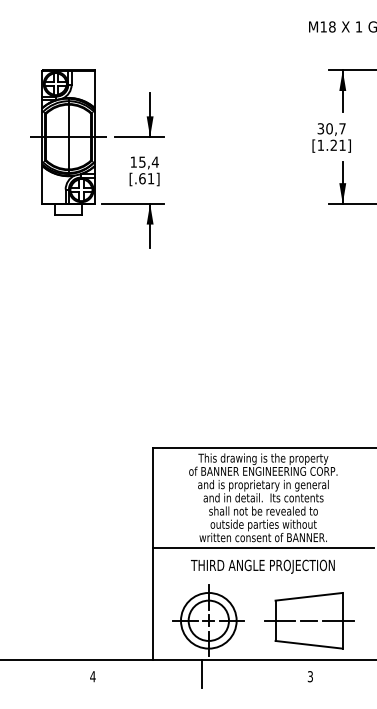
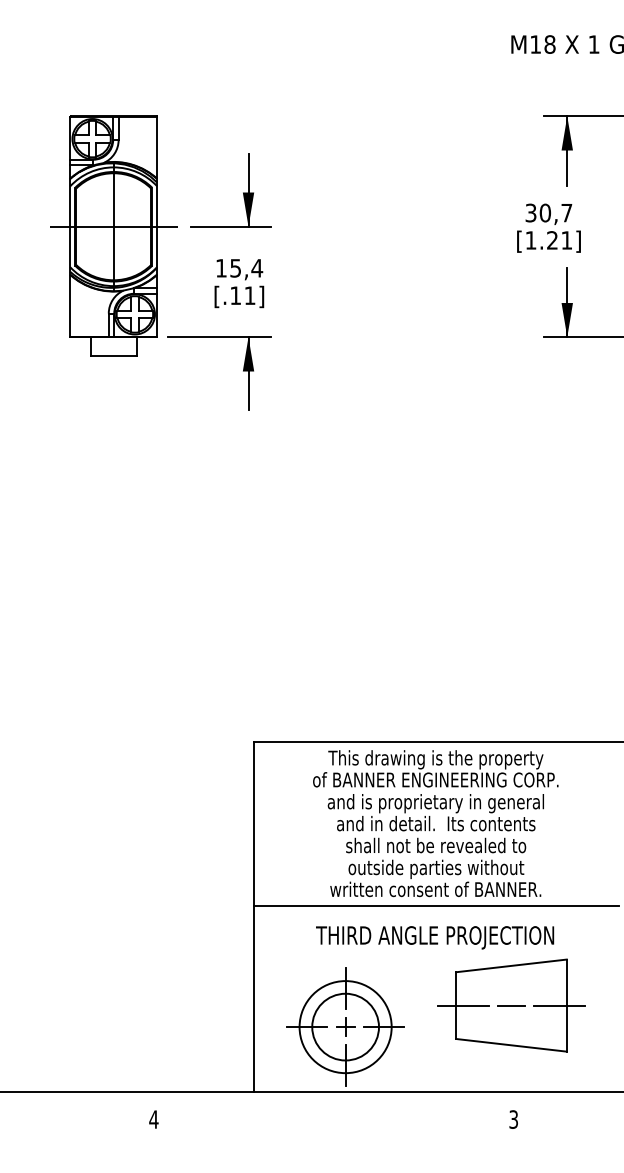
text: (142, 178) -> (235, 295), [.61] -> [.11]
part: (309, 620) -> (512, 1005), moved
line: (201, 673) -> (333, 1114), removed

